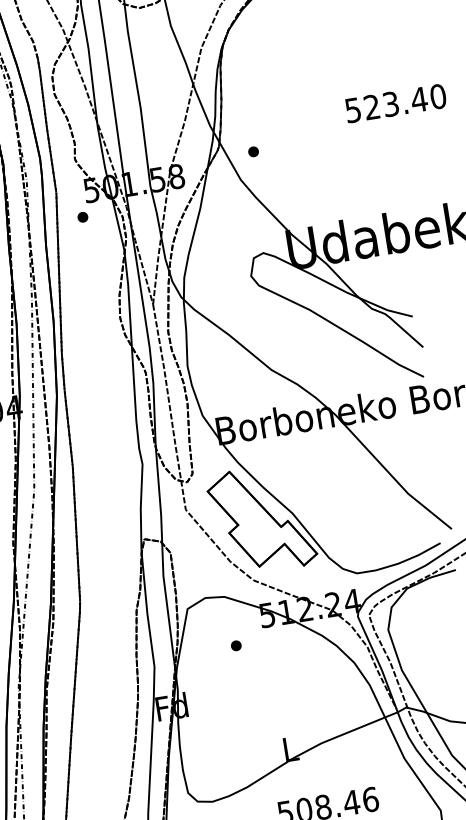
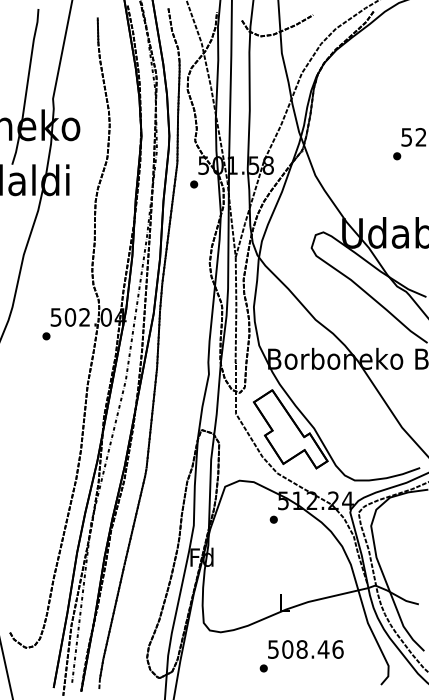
part: (254, 152) -> (397, 156), moved
part: (235, 645) -> (273, 519), moved

